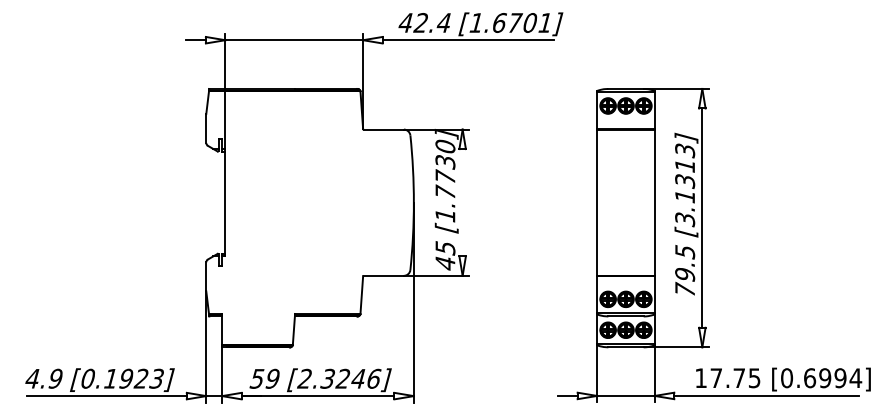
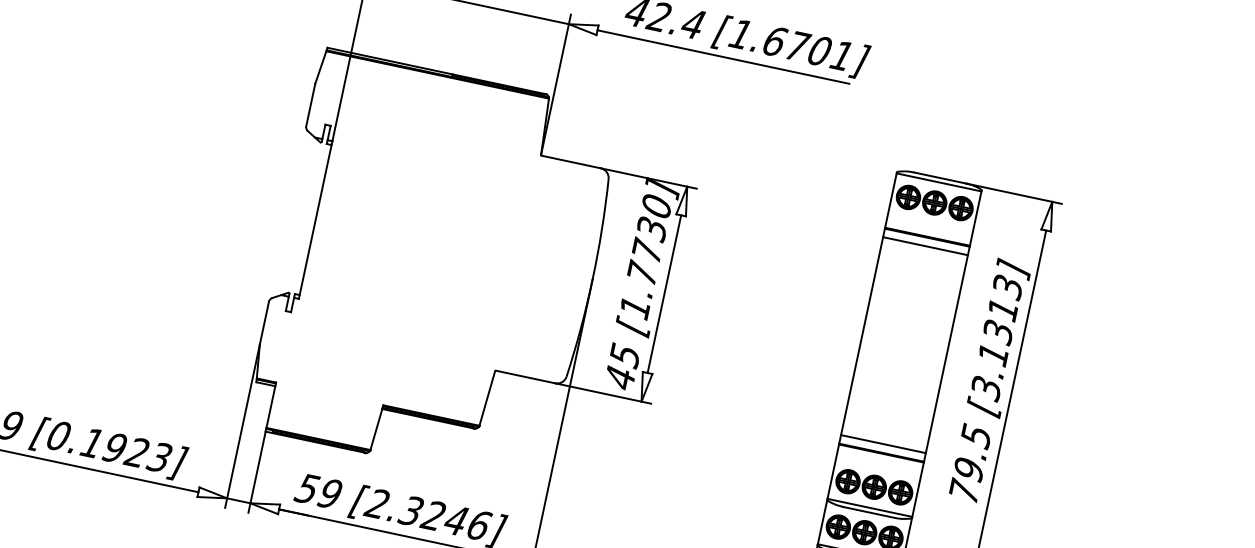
line: (625, 135) -> (924, 246), added
line: (462, 202) -> (664, 293), added
line: (625, 270) -> (882, 444), added

